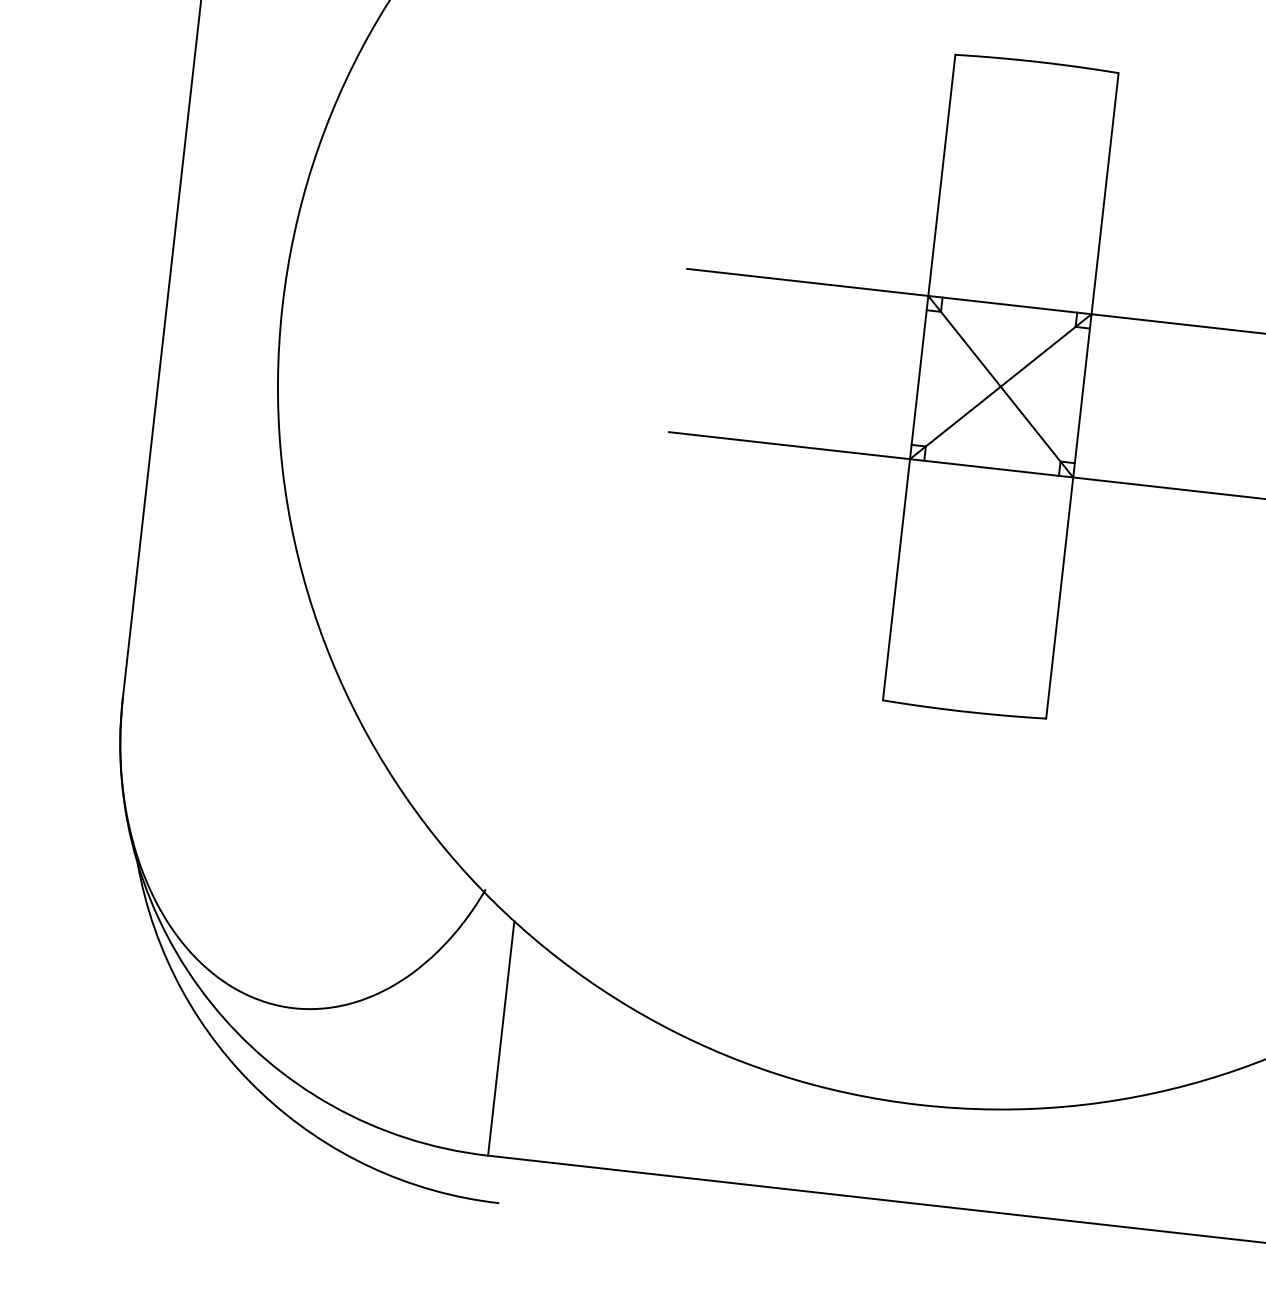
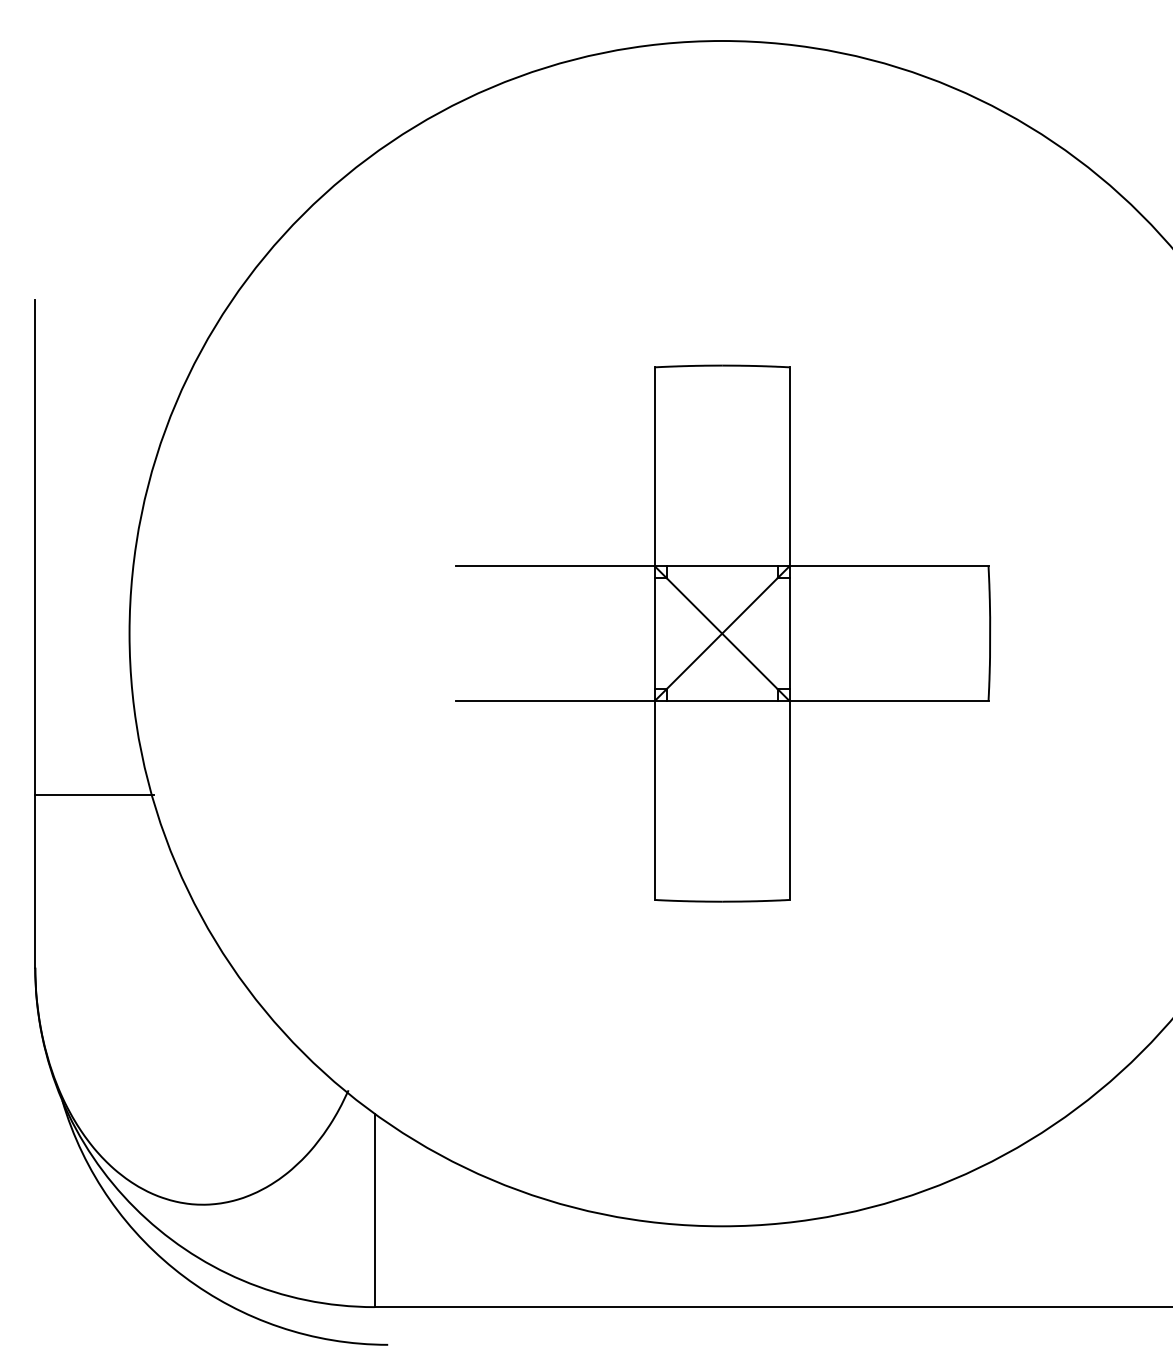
line: (218, 497) -> (94, 795), added

